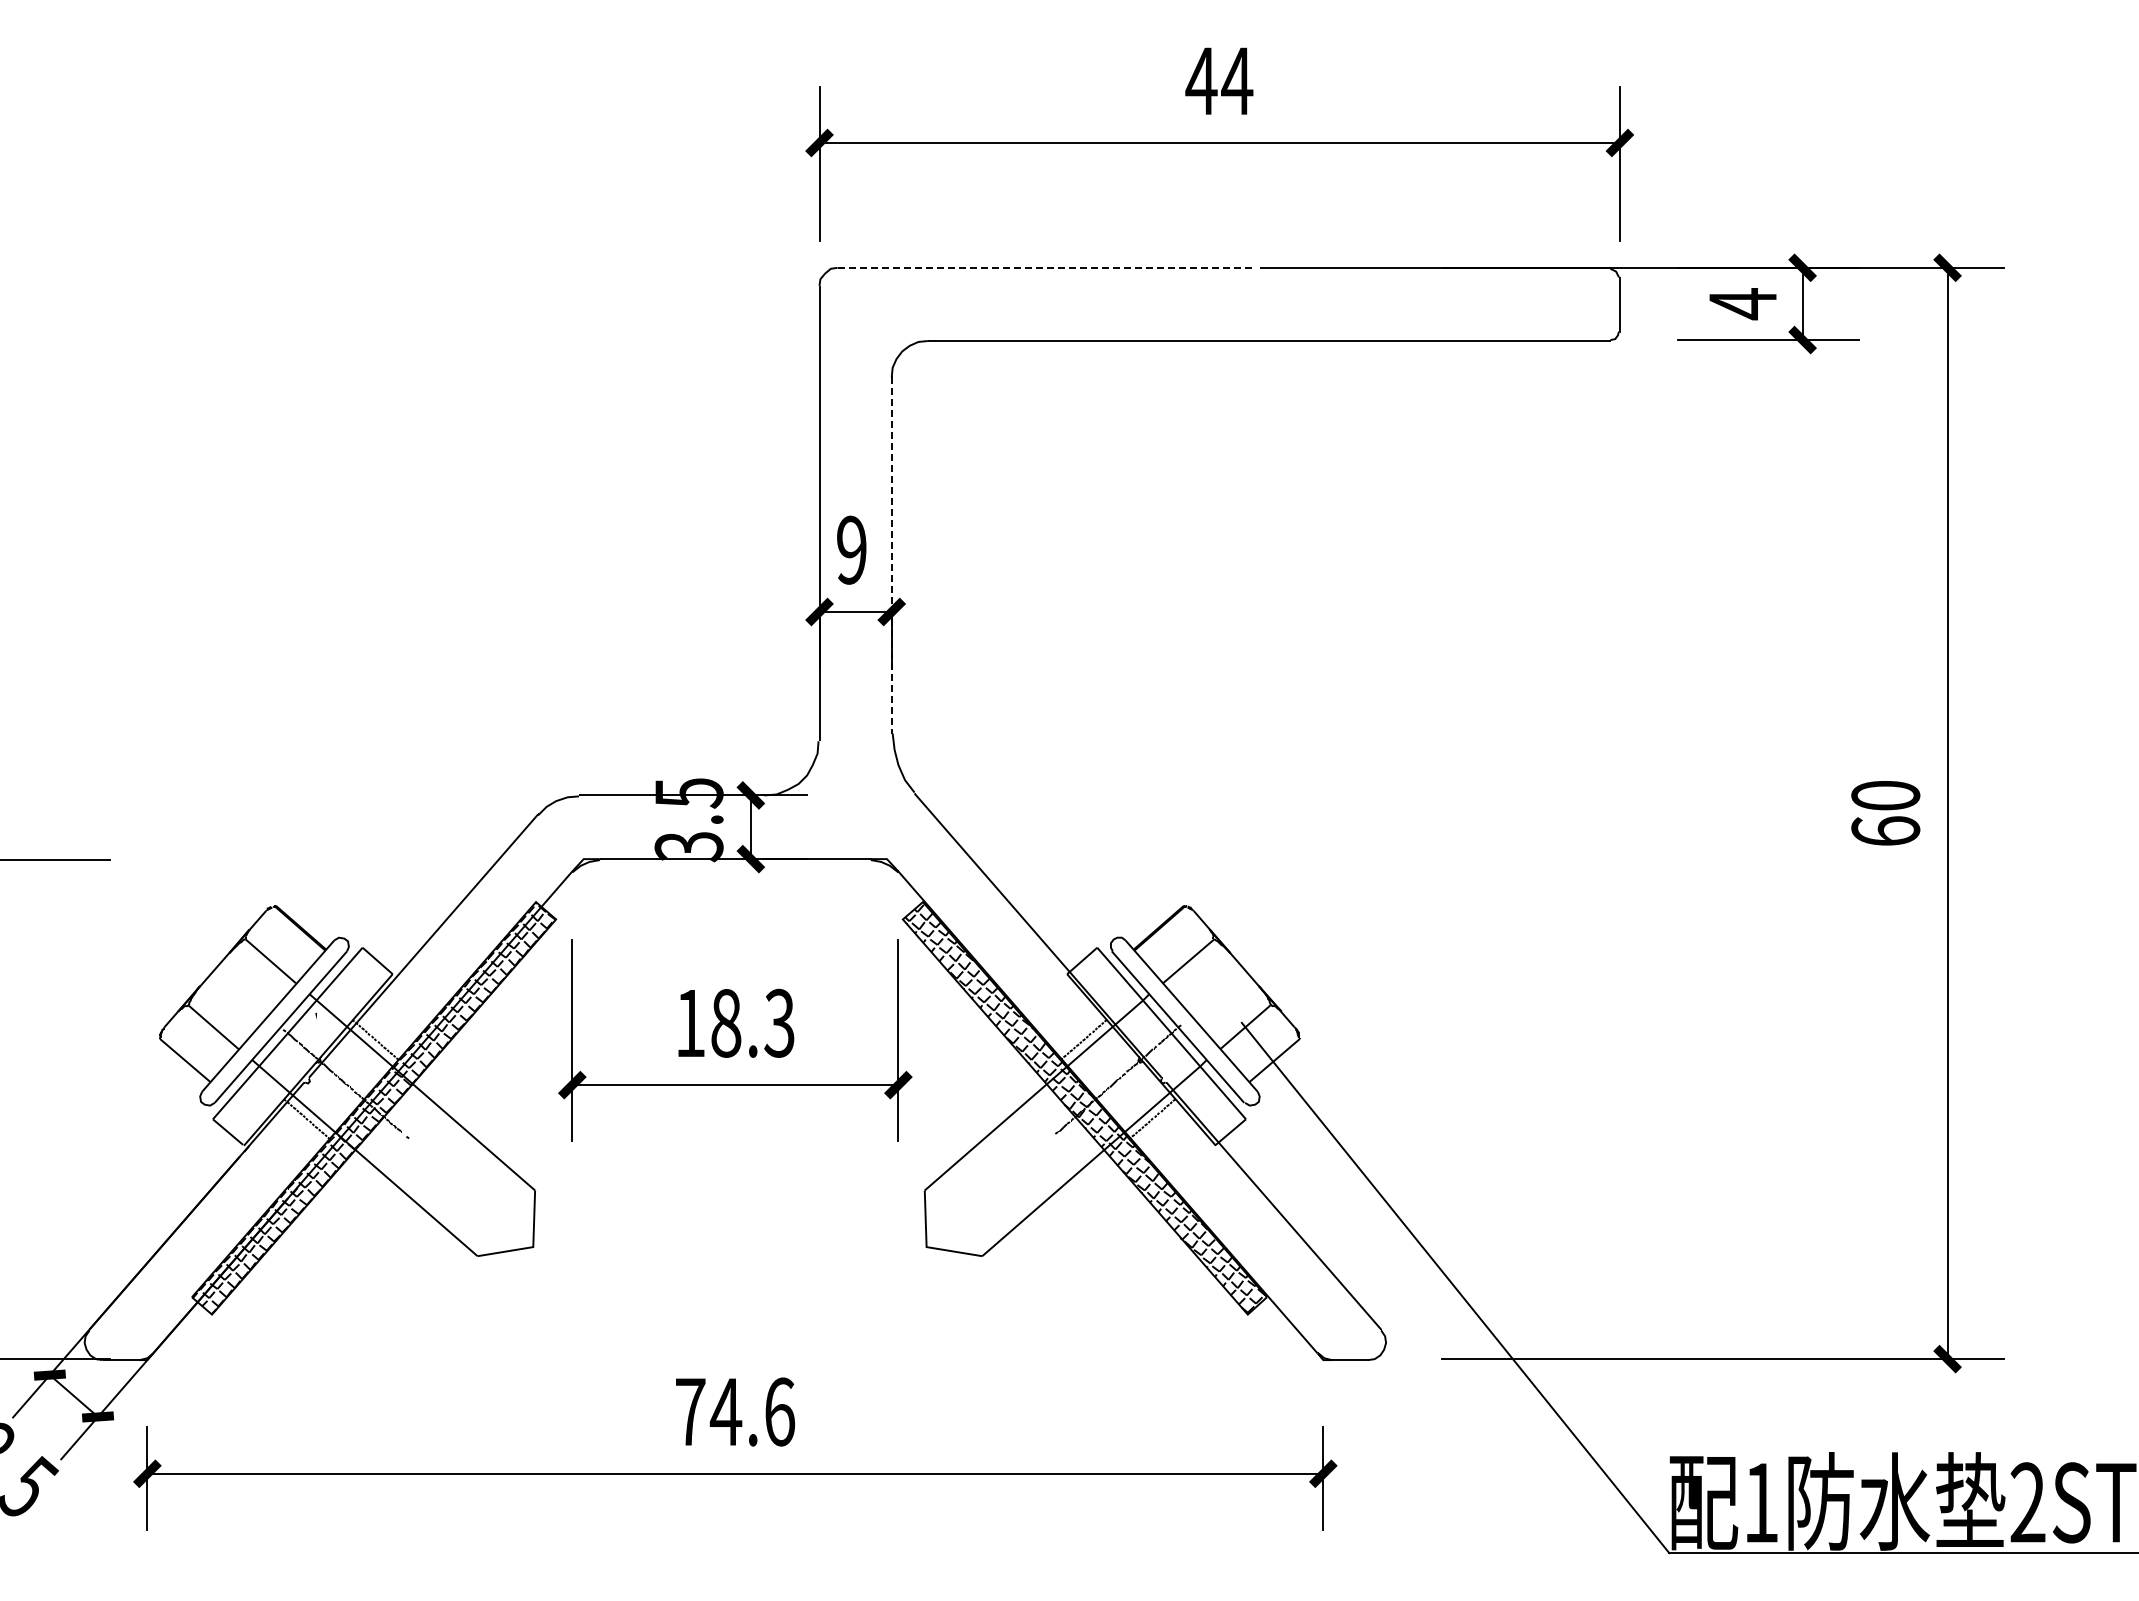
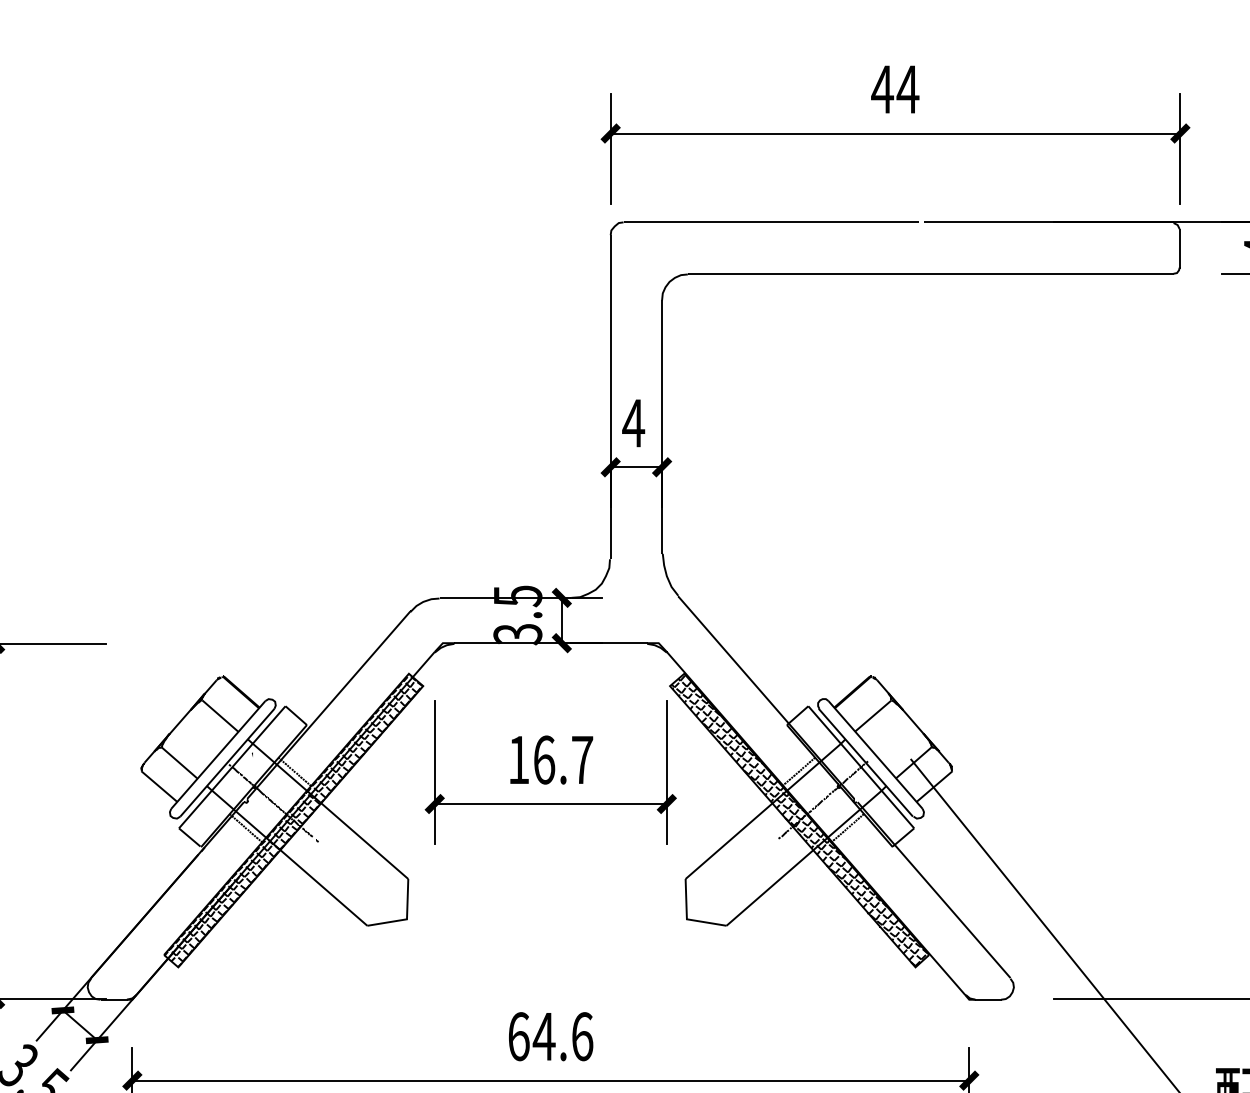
line: (1045, 267) -> (771, 222), dashed -> solid
text: (851, 549) -> (633, 422), 9 -> 4
line: (891, 555) -> (661, 427), dashed -> solid
text: (752, 1022) -> (563, 759), 18.3 -> 16.7
text: (690, 1411) -> (518, 1036), 74.6 -> 64.6

